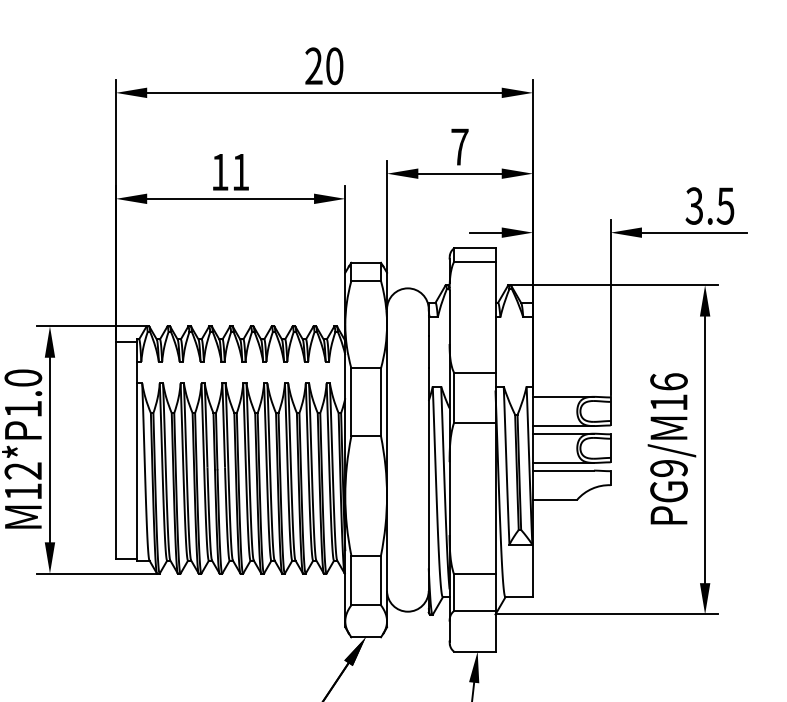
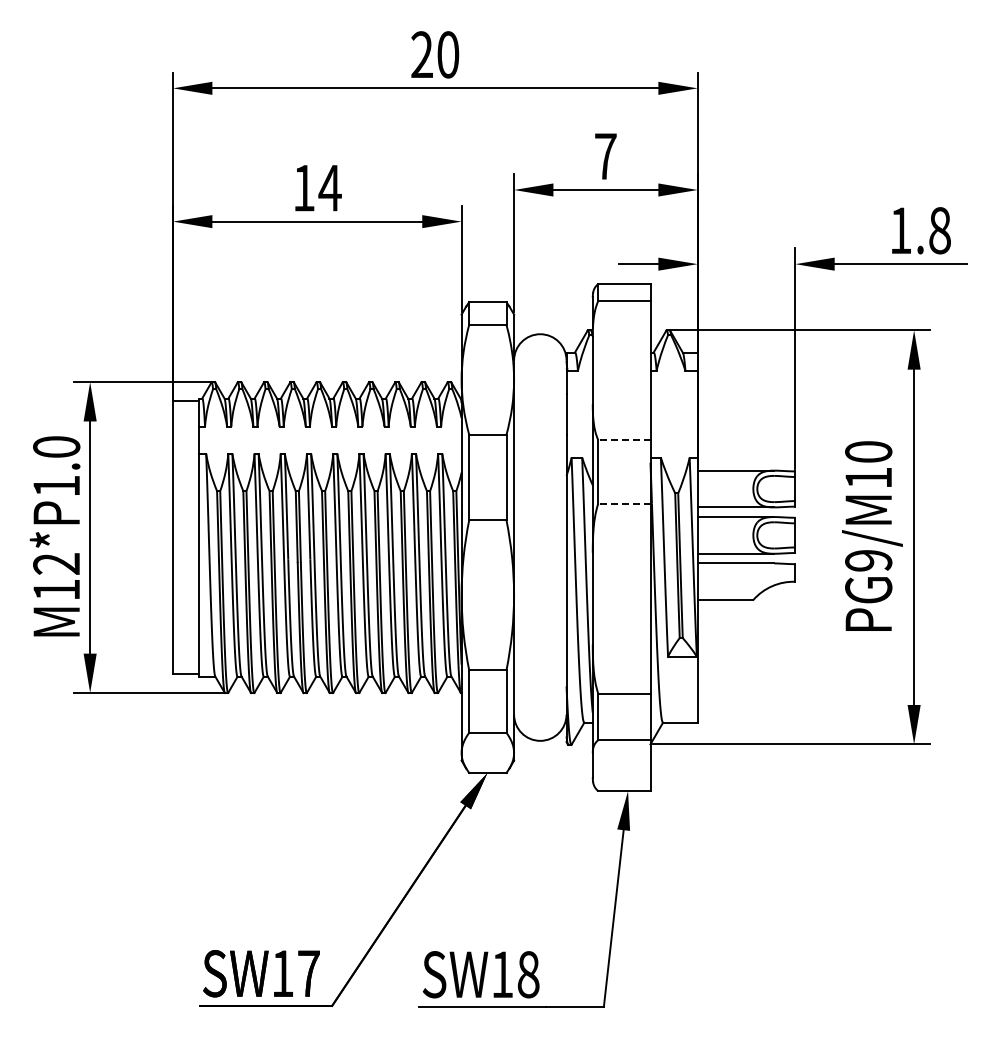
text: (240, 172) -> (329, 188), 11 -> 14
text: (709, 205) -> (919, 230), 3.5 -> 1.8
line: (474, 372) -> (623, 440), solid -> dashed
text: (668, 381) -> (868, 451), PG9/M16 -> PG9/M10
line: (474, 422) -> (623, 503), solid -> dashed

